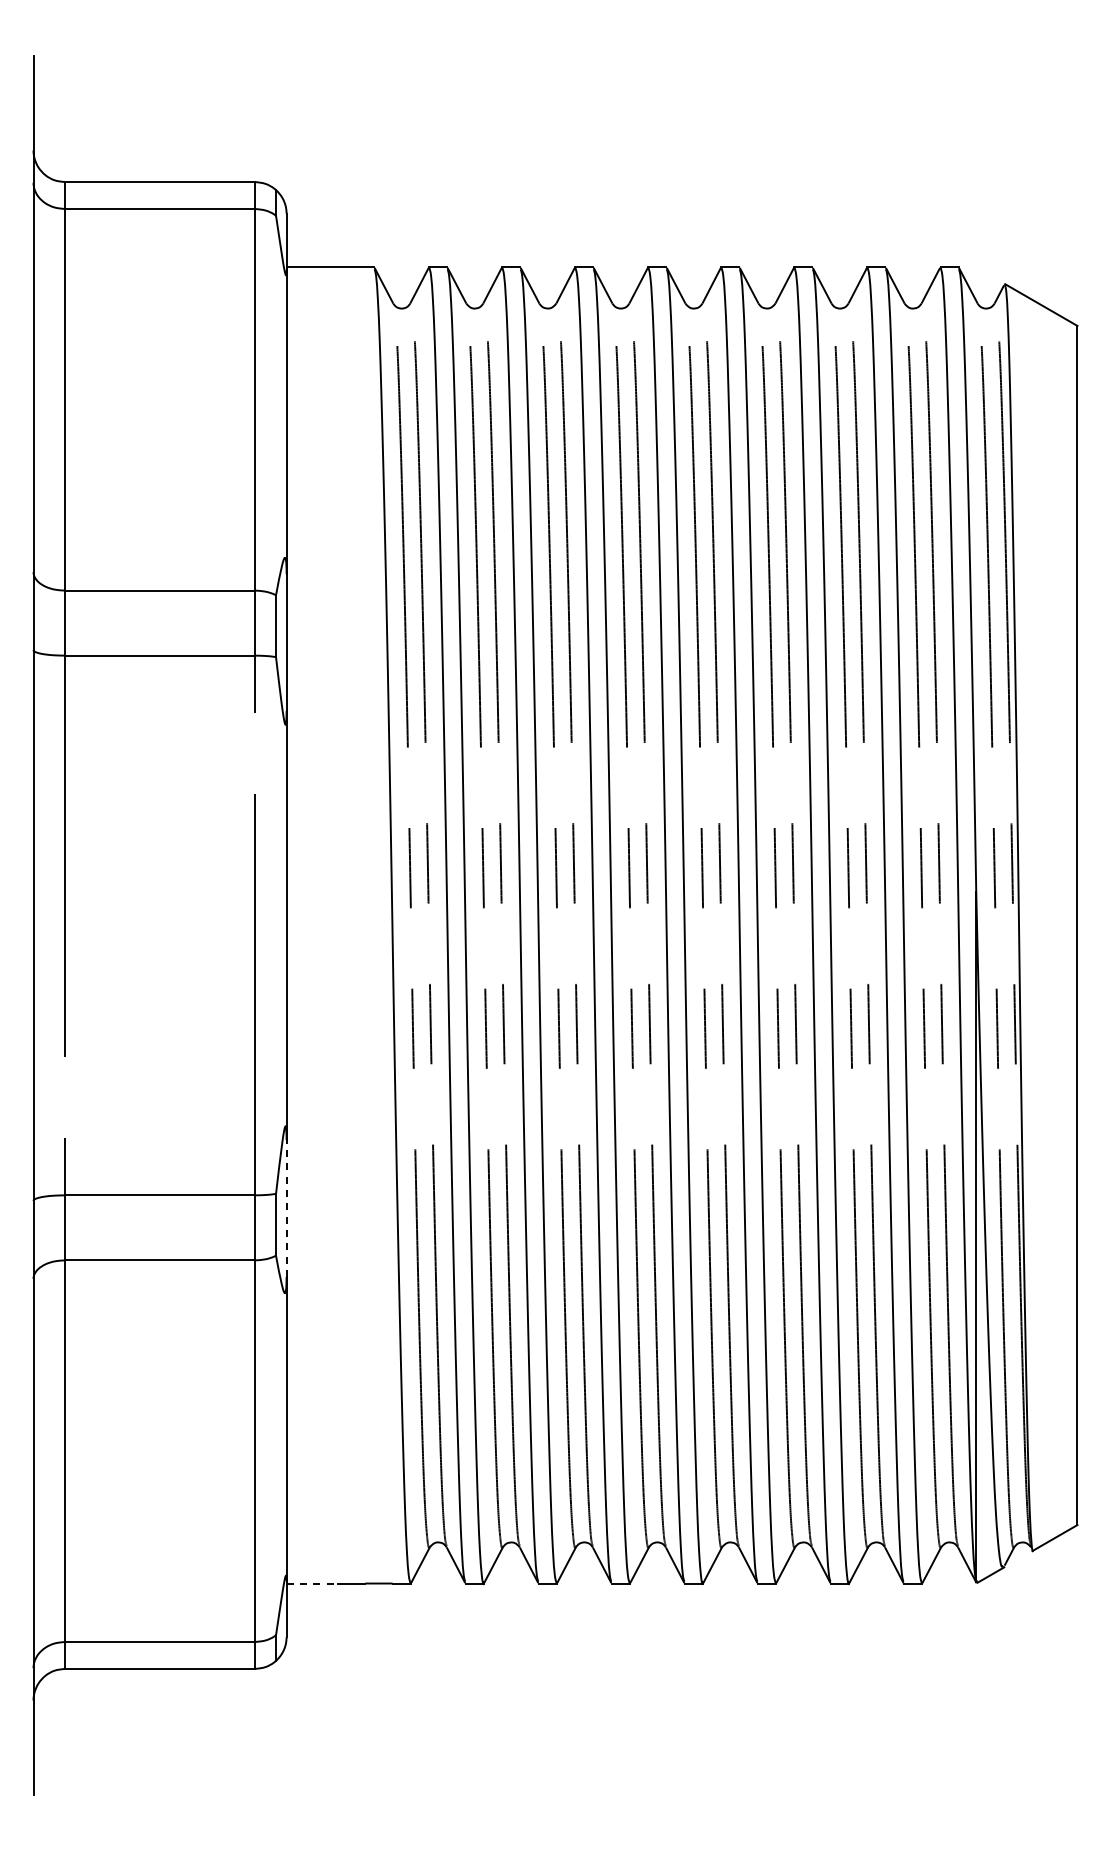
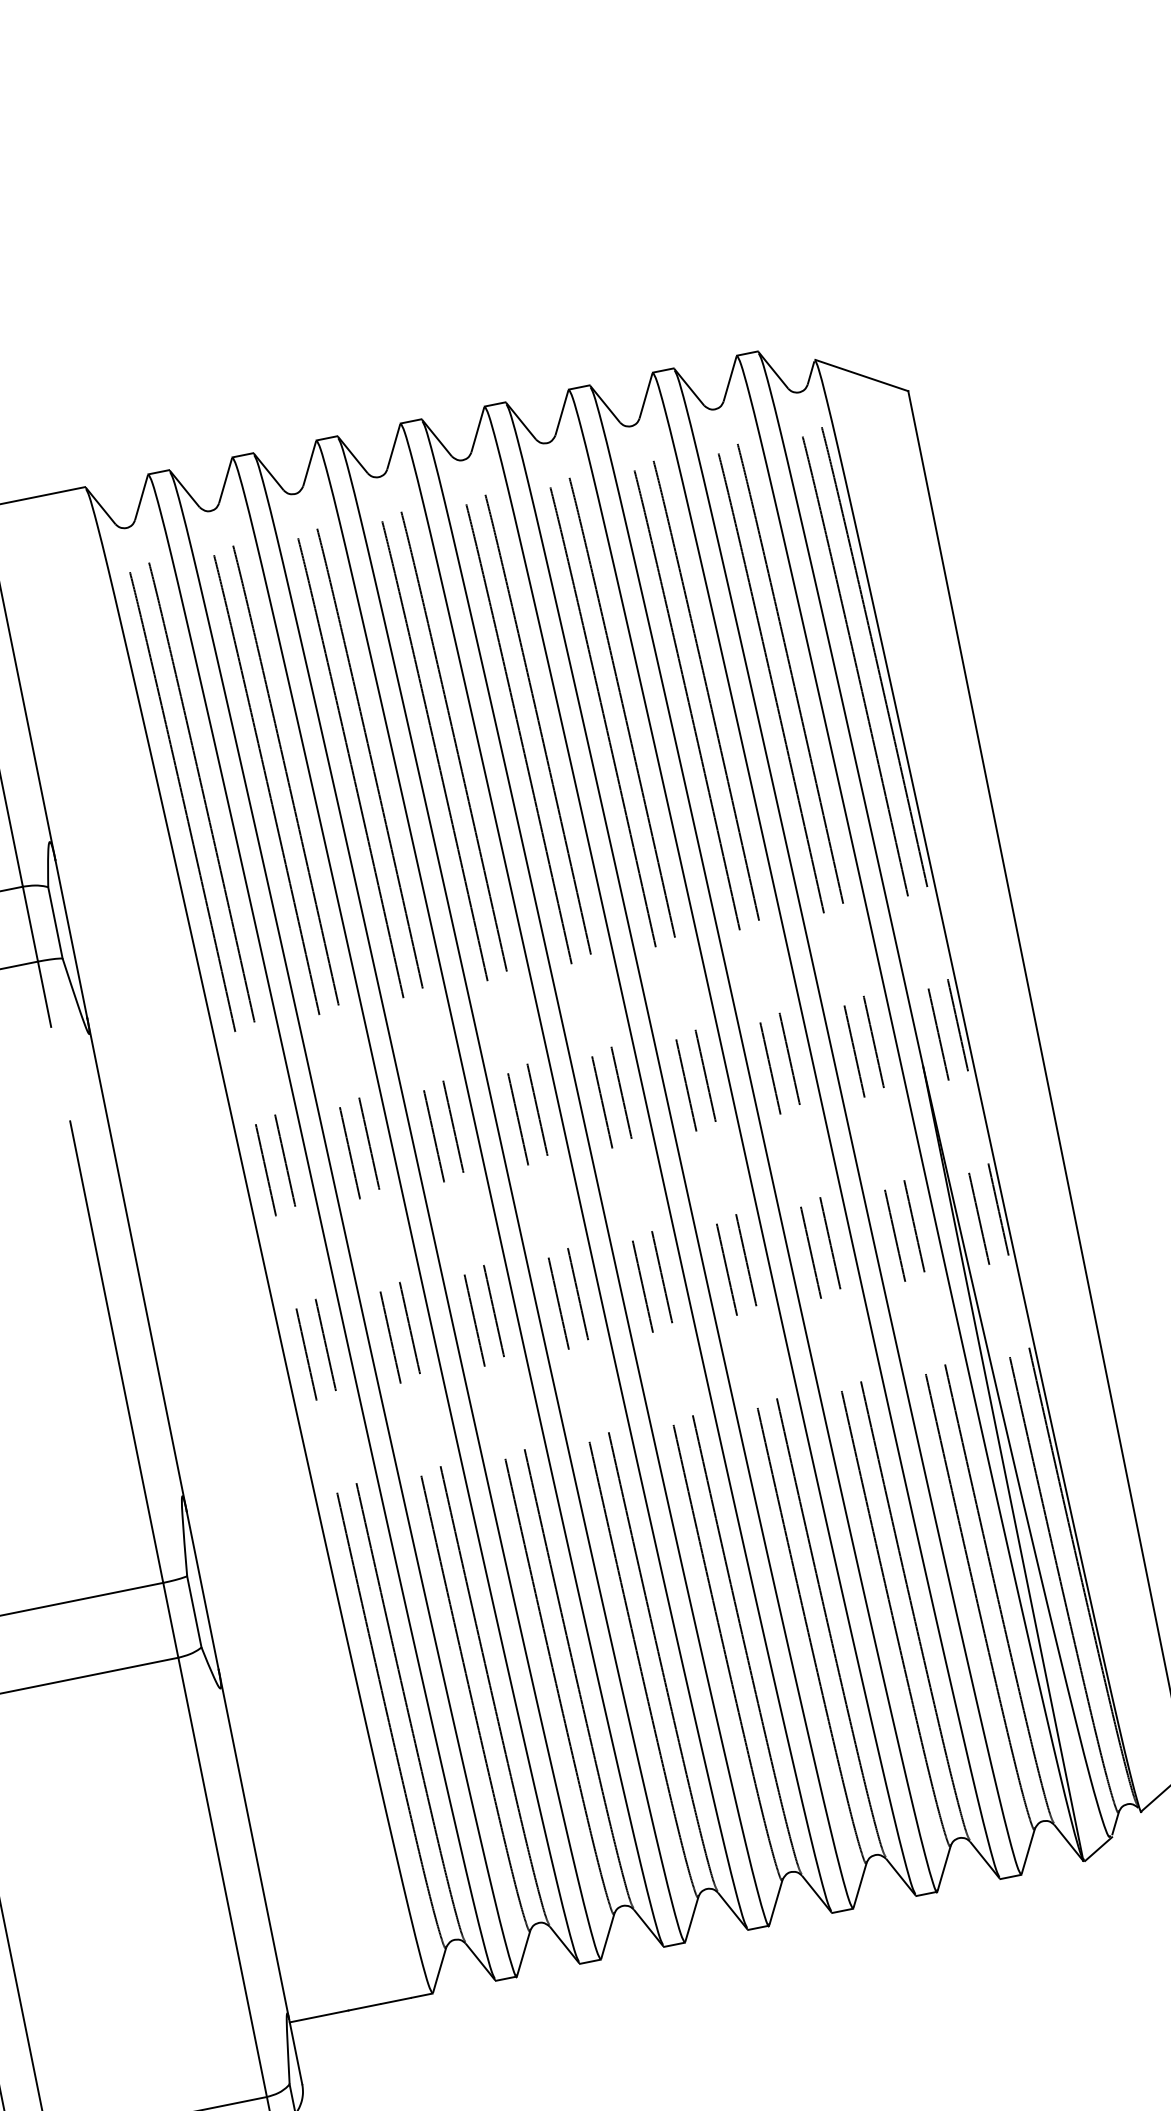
line: (286, 1208) -> (202, 1590), dashed -> solid
line: (312, 1583) -> (319, 2016), dashed -> solid

